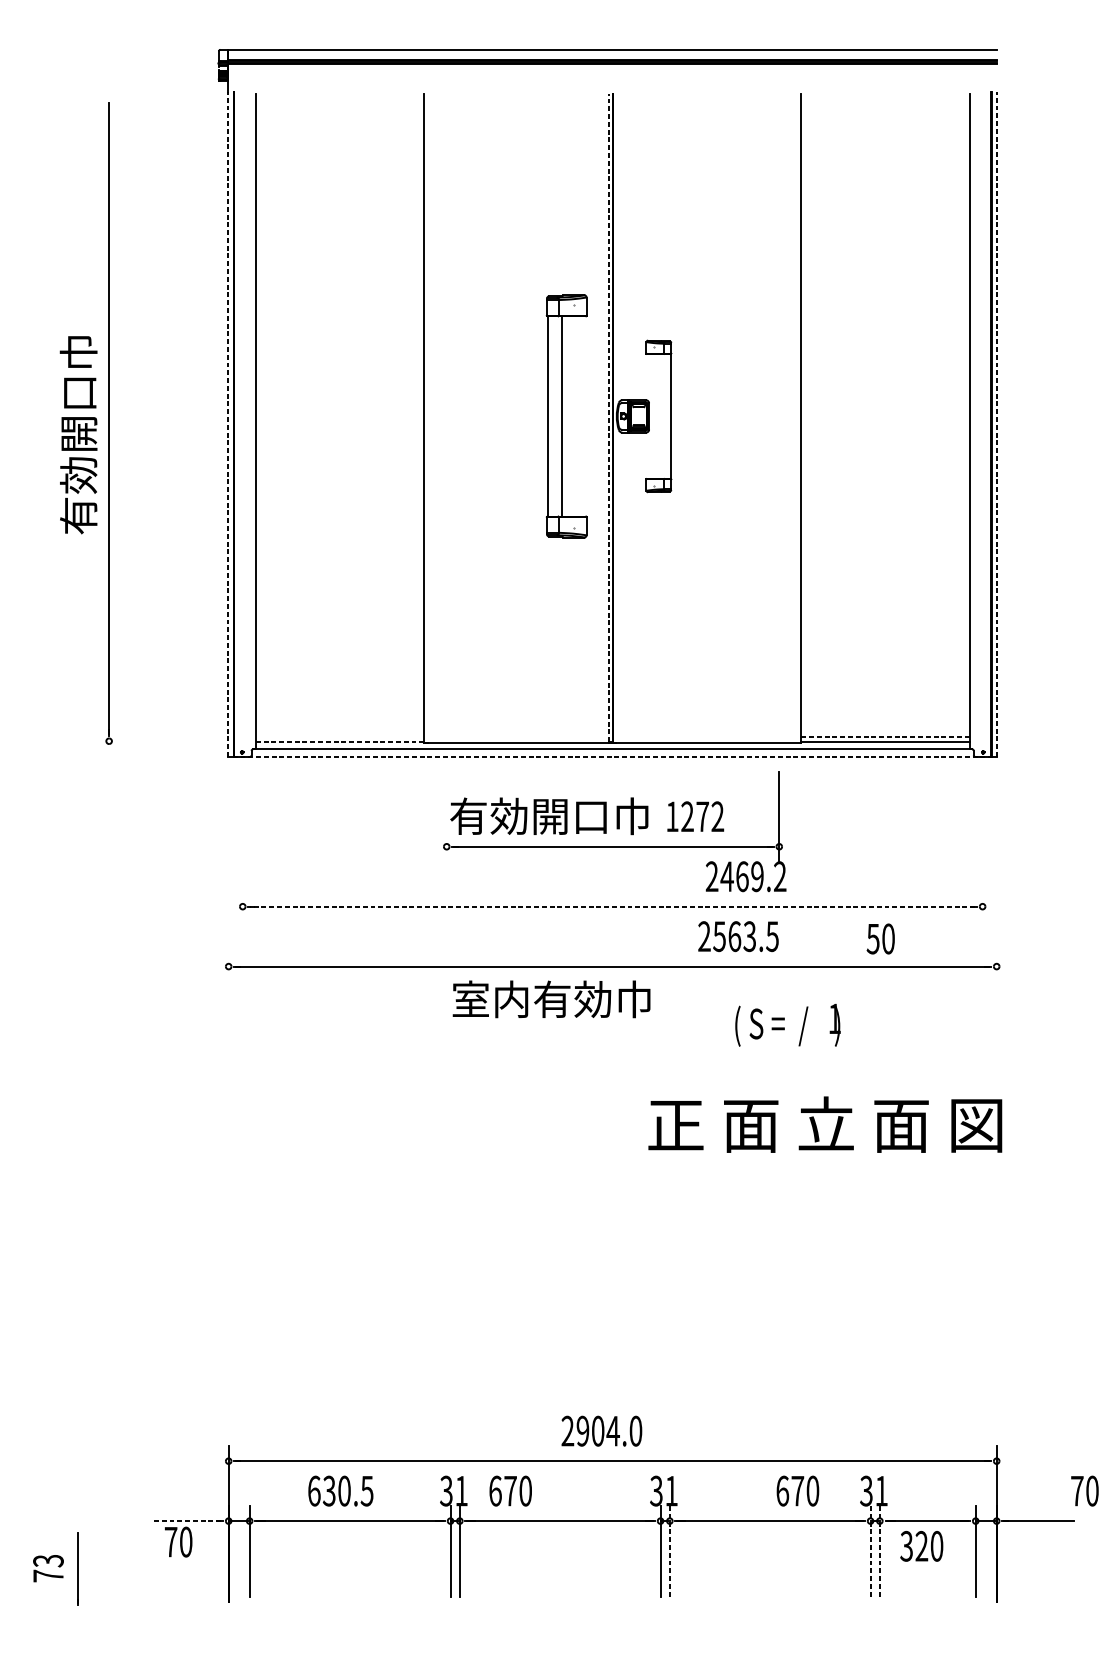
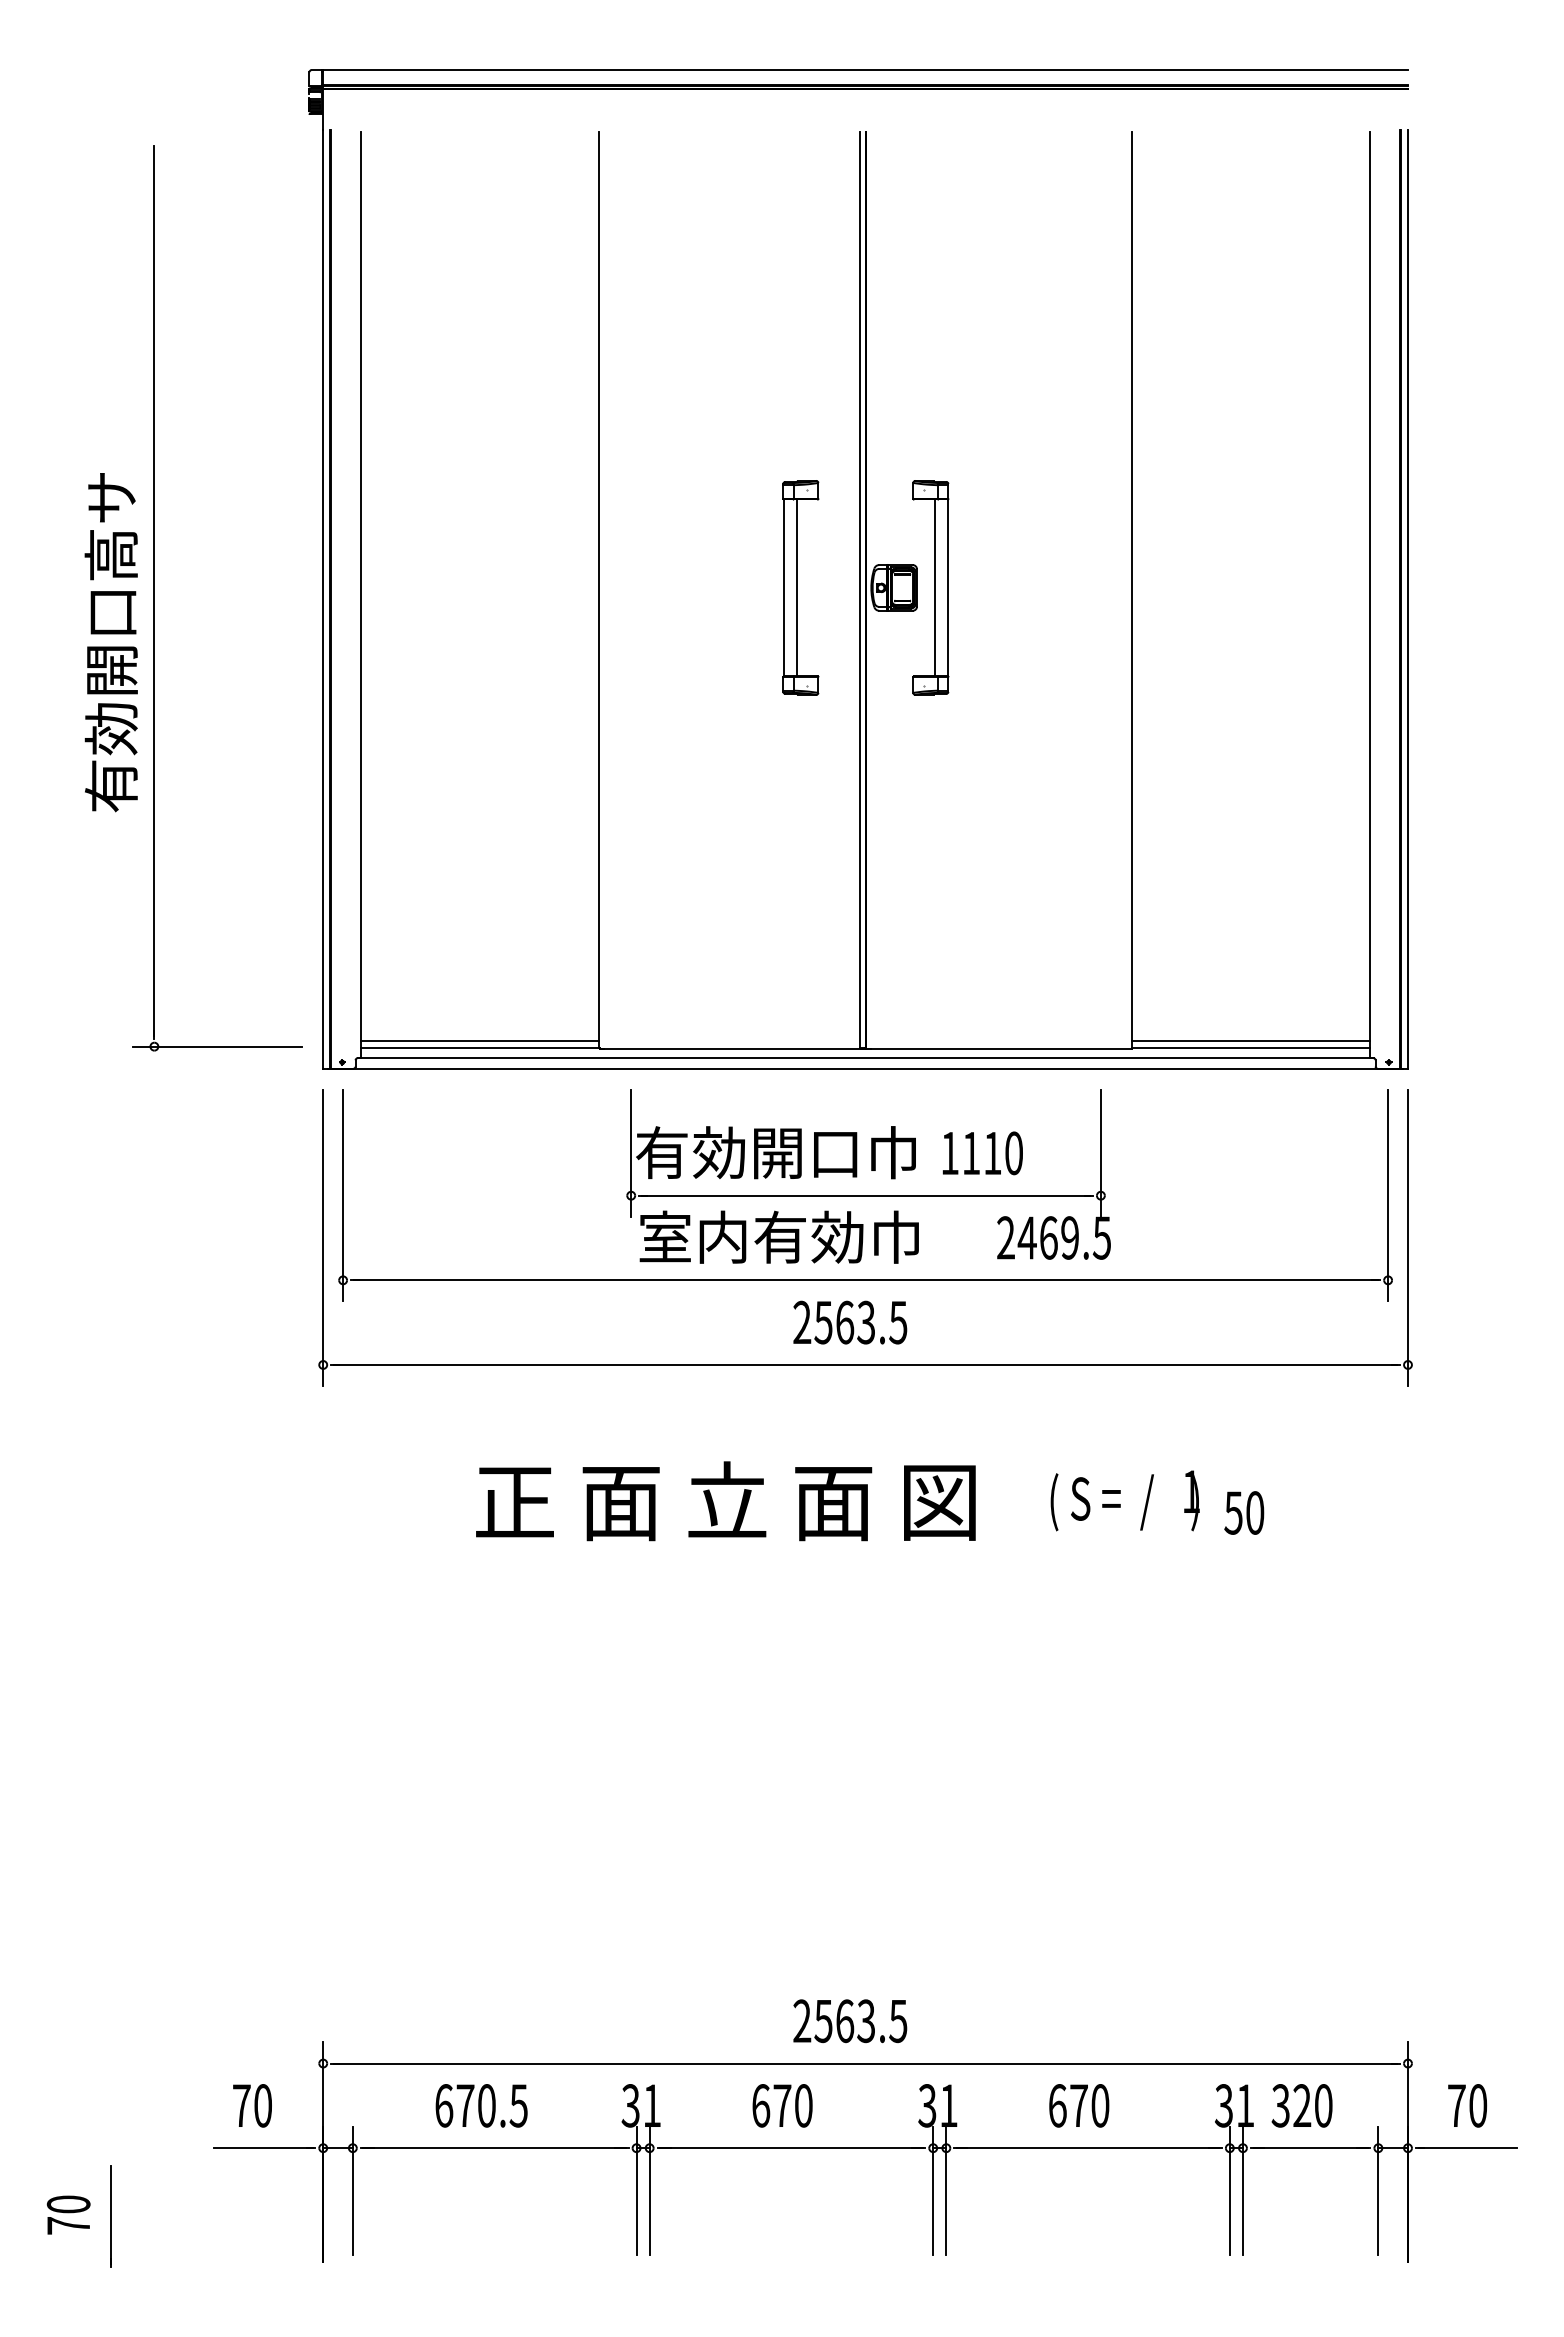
part: (566, 416) -> (800, 587), size x0.62
line: (662, 416) -> (935, 587), added
line: (608, 418) -> (859, 590), dashed -> solid
line: (228, 423) -> (322, 598), dashed -> solid
line: (997, 423) -> (1408, 598), dashed -> solid
text: (78, 455) -> (110, 642), 有効開口巾 -> 有効開口高サ
line: (340, 737) -> (480, 1041), added
line: (885, 737) -> (1251, 1041), dashed -> solid
line: (153, 741) -> (217, 1046), added
line: (339, 742) -> (479, 1048), dashed -> solid
line: (612, 756) -> (865, 1068), dashed -> solid
line: (446, 816) -> (631, 1152), added
text: (702, 816) -> (992, 1153), 1272 -> 1110
line: (243, 846) -> (343, 1195), added
line: (982, 846) -> (1388, 1195), added
line: (228, 876) -> (323, 1237), added
text: (779, 876) -> (1101, 1237), 2469.2 -> 2469.5
line: (996, 876) -> (1407, 1237), added
line: (612, 906) -> (865, 1280), dashed -> solid
text: (738, 936) -> (850, 1322), moved
text: (880, 938) -> (1244, 1512), moved
text: (551, 998) -> (778, 1236), moved
text: (787, 1025) -> (1124, 1500), moved
text: (825, 1124) -> (725, 1501), moved
text: (609, 1431) -> (860, 2021), 2904.0 -> 2563.5
text: (329, 1490) -> (465, 2105), 630.5 -> 670.5
text: (510, 1490) -> (782, 2105), moved
text: (798, 1490) -> (1079, 2105), moved
text: (1084, 1490) -> (1467, 2105), moved
line: (185, 1521) -> (262, 2148), dashed -> solid
text: (178, 1541) -> (252, 2105), moved
text: (921, 1546) -> (1301, 2105), moved
line: (669, 1551) -> (946, 2190), dashed -> solid
line: (870, 1551) -> (1229, 2190), dashed -> solid
line: (879, 1551) -> (1242, 2190), dashed -> solid
text: (48, 1560) -> (68, 2204), 73 -> 70

